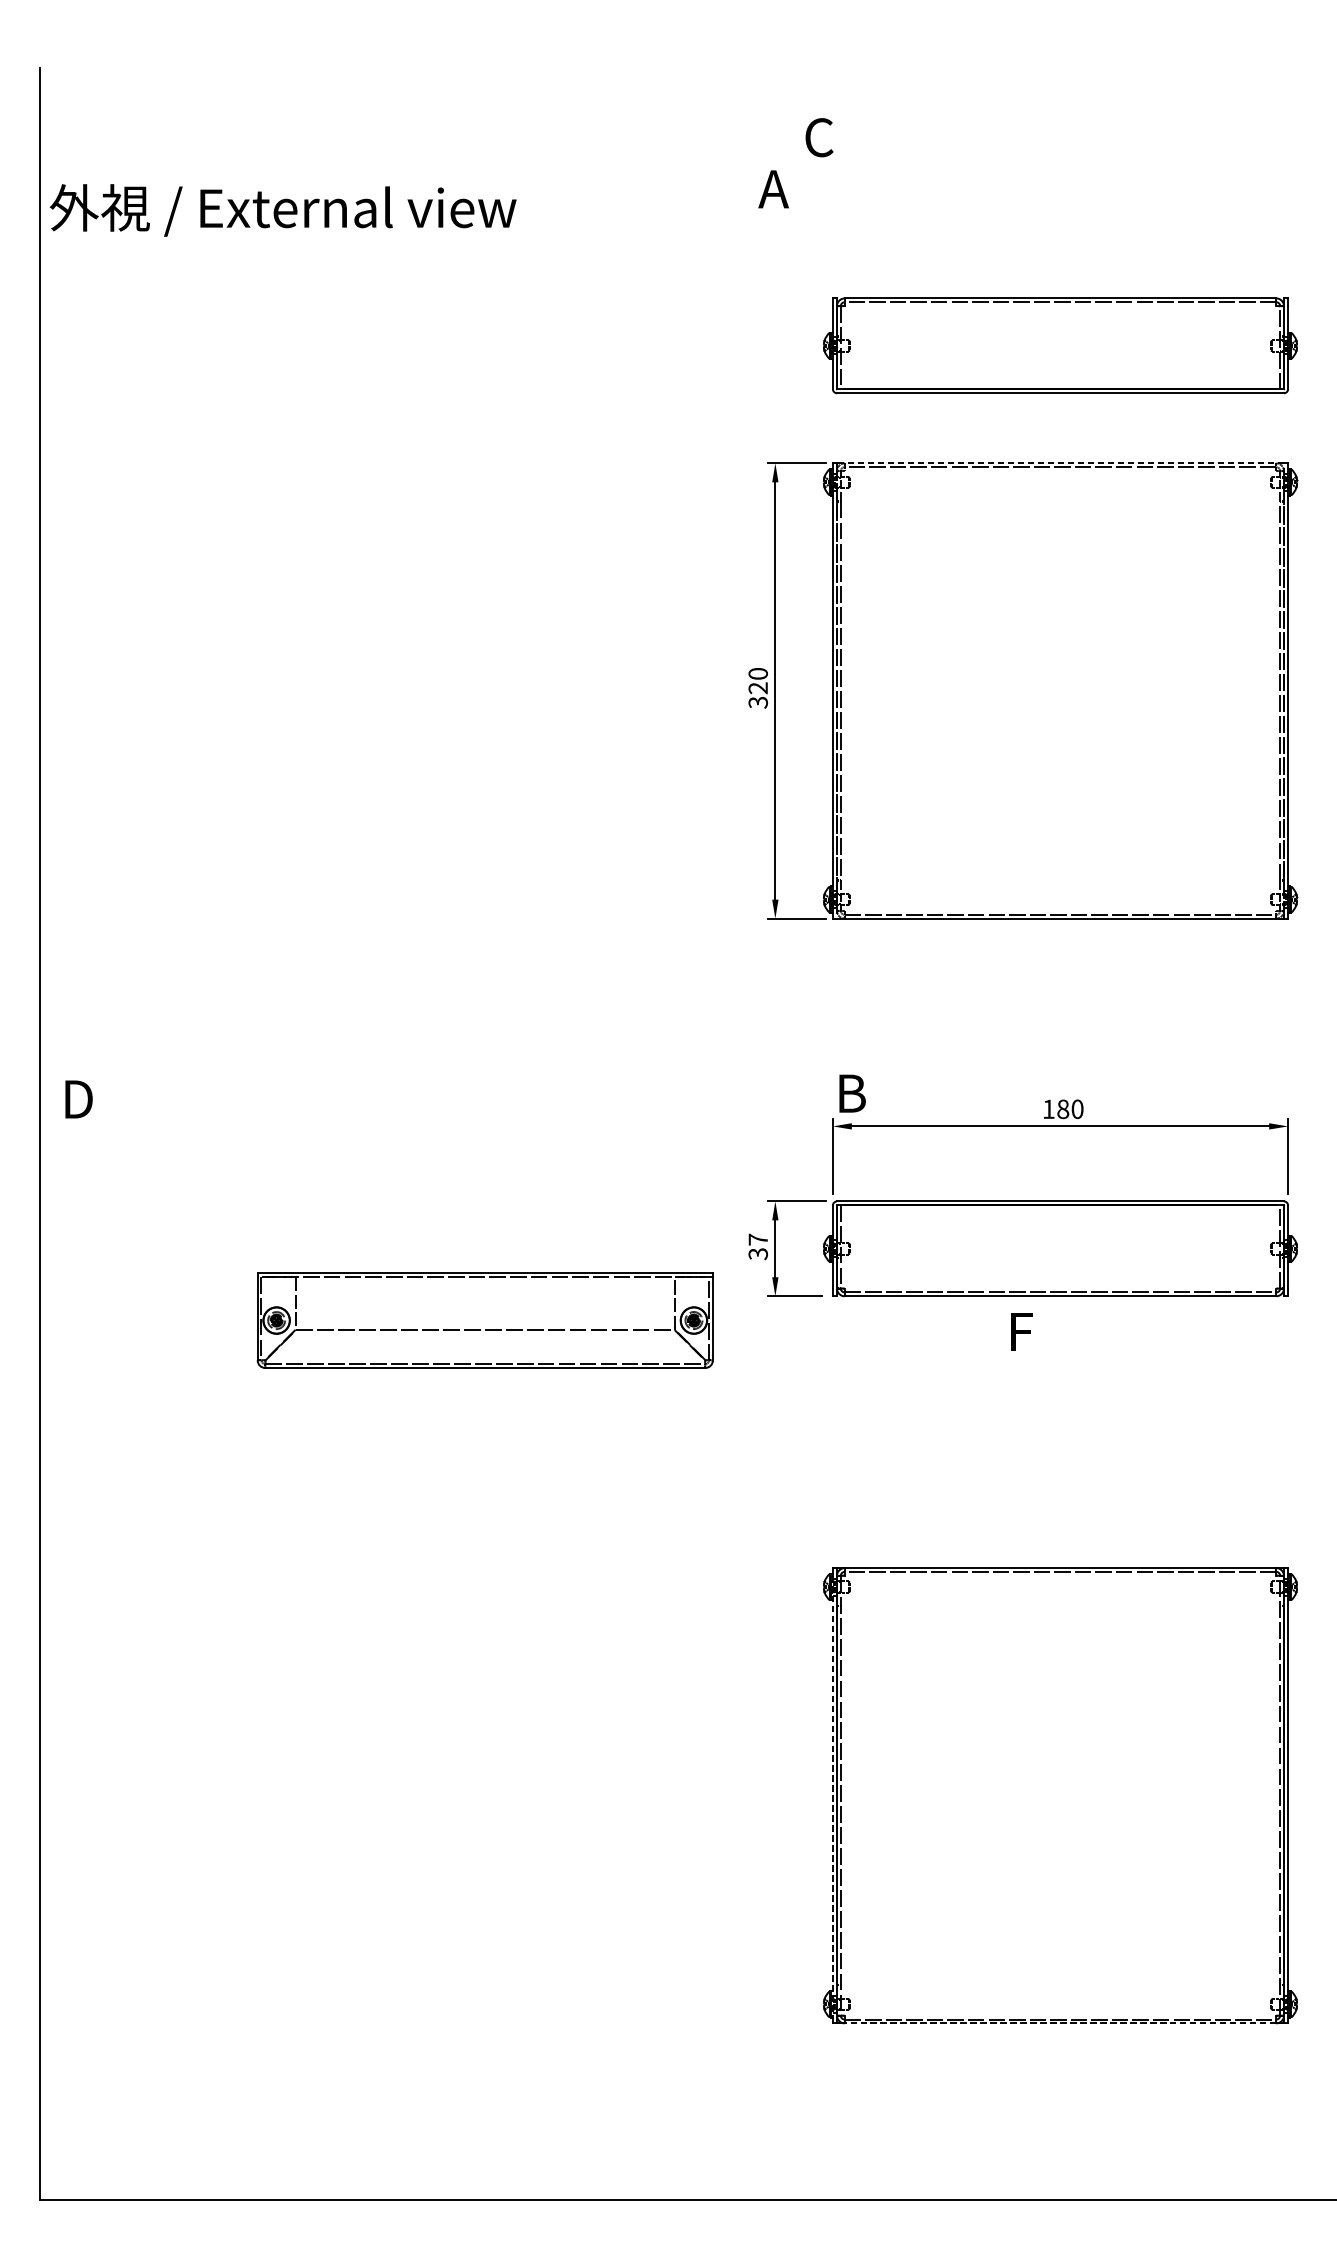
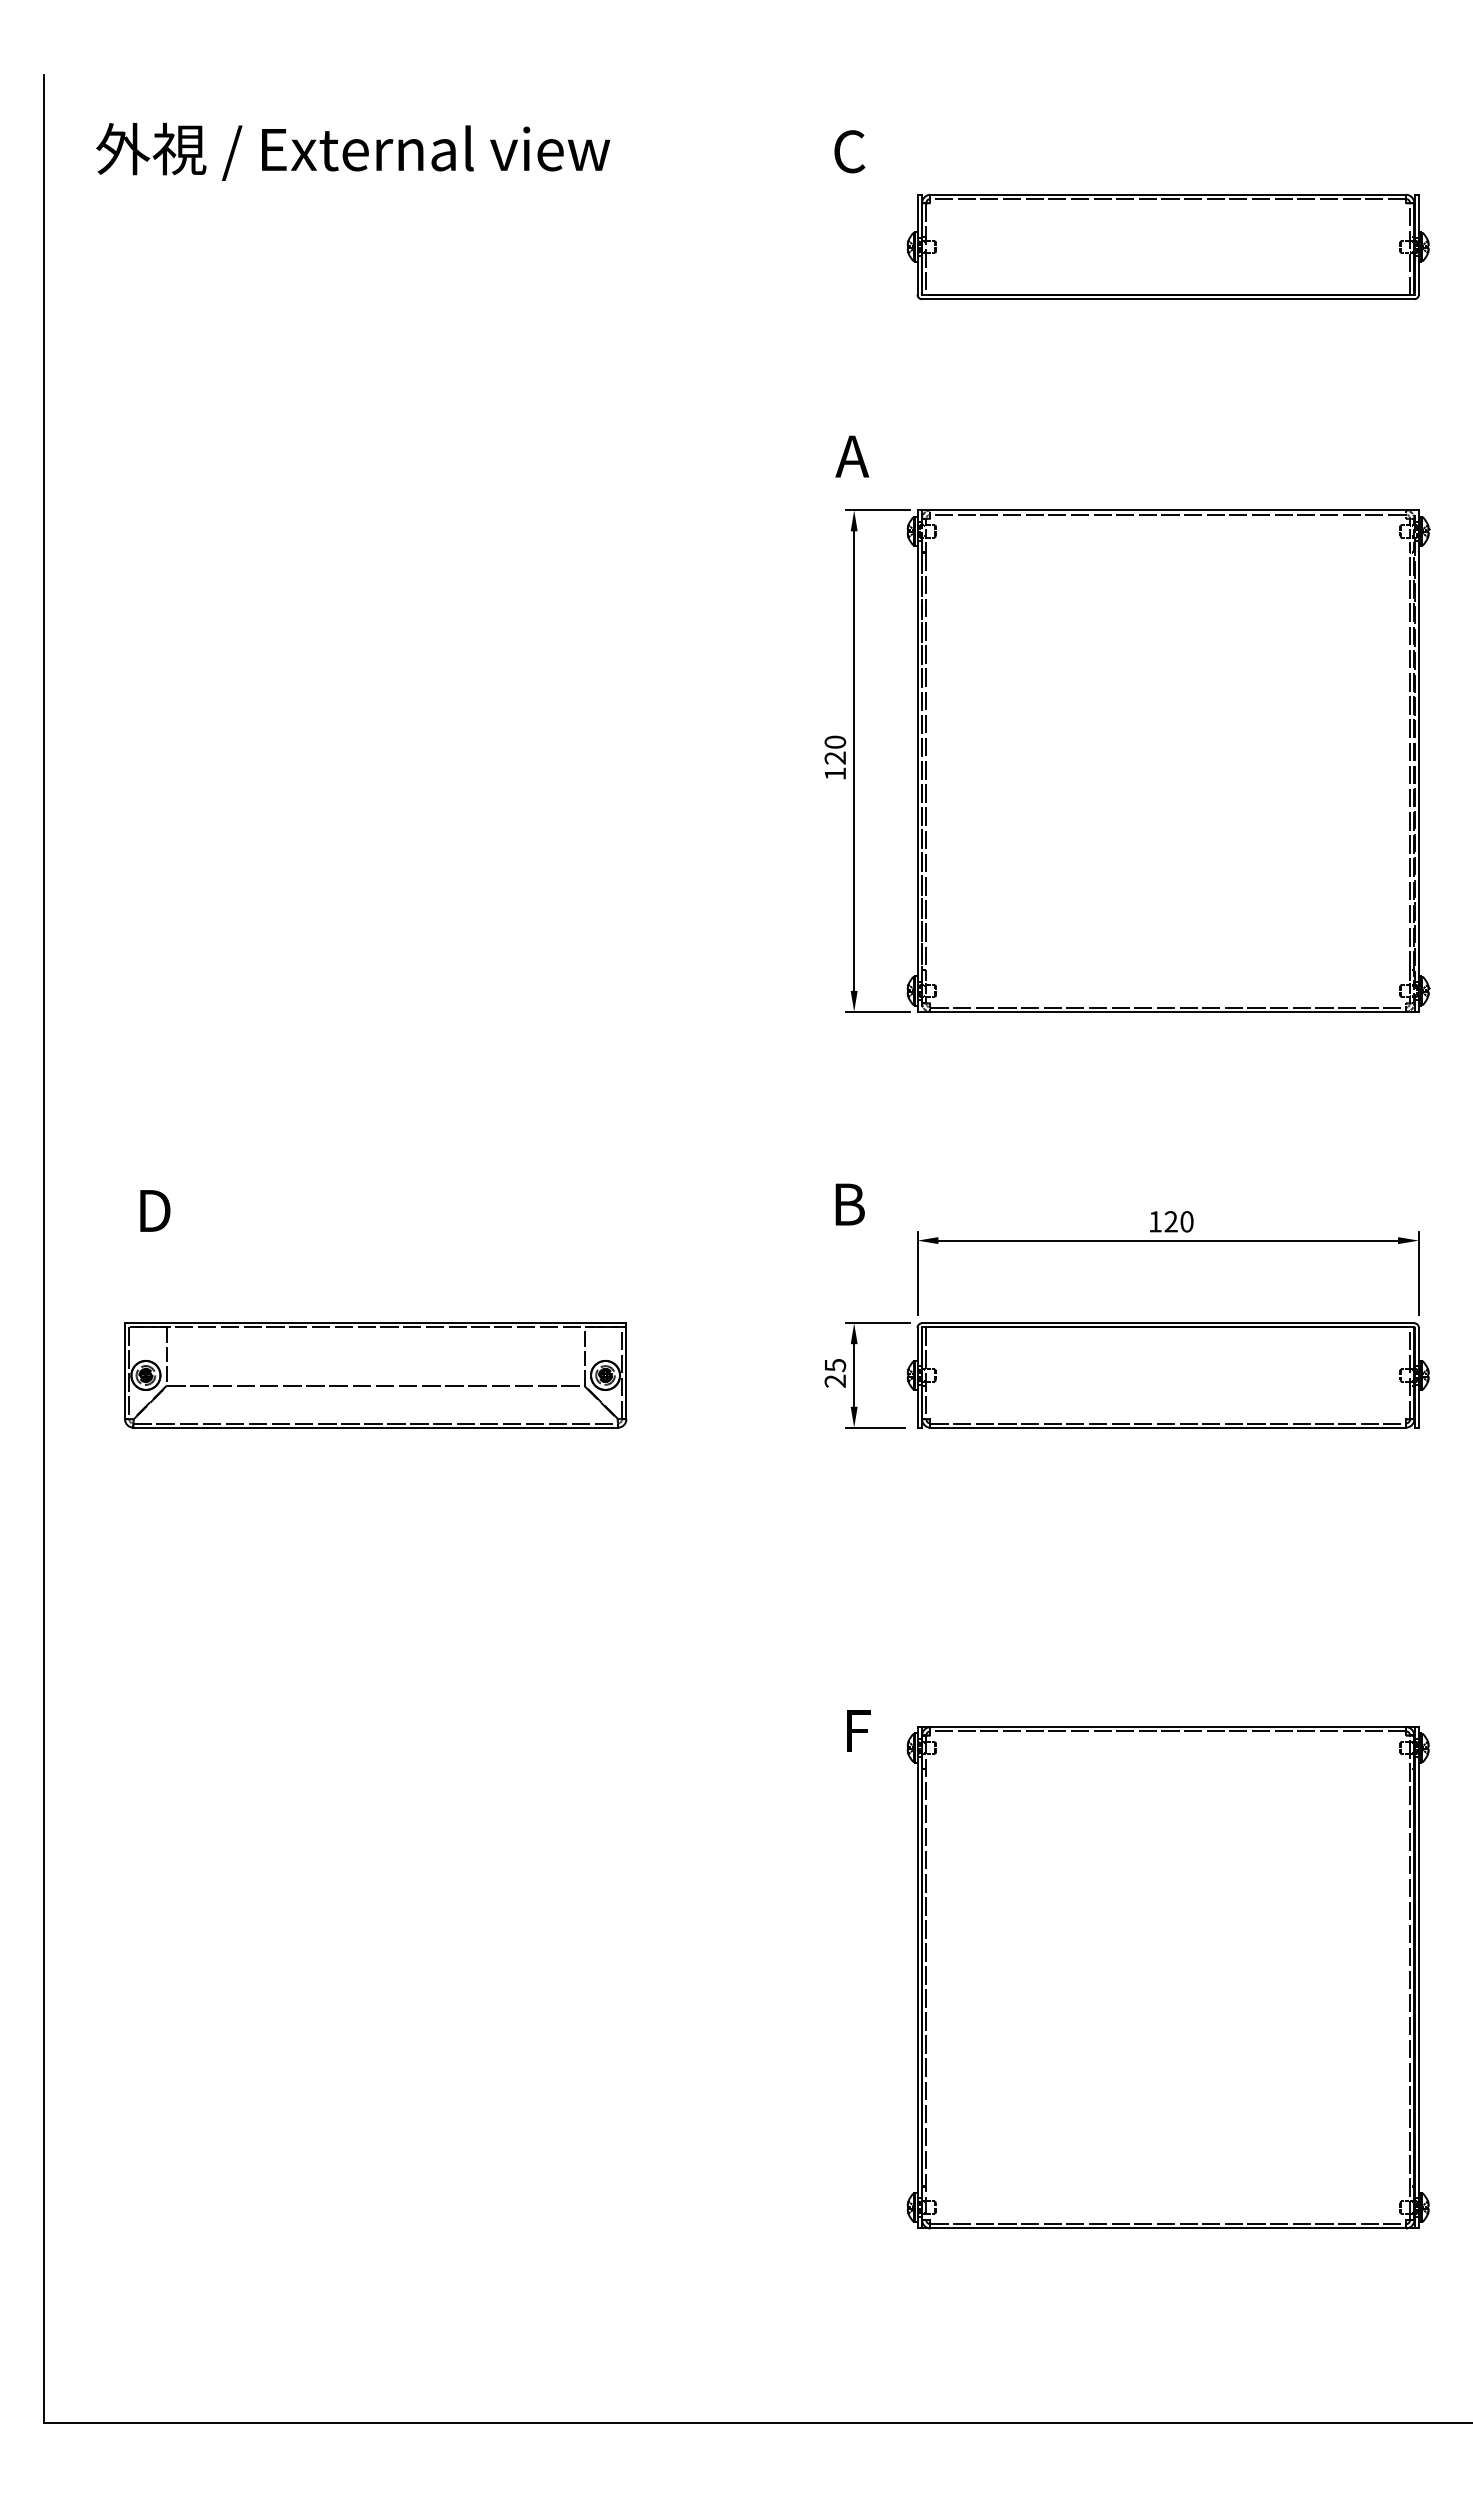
text: (819, 137) -> (849, 151), moved
text: (773, 189) -> (852, 456), moved
text: (283, 210) -> (353, 151), moved
part: (1059, 345) -> (1167, 246), moved
line: (1059, 463) -> (1167, 510), dashed -> solid
text: (758, 702) -> (835, 773), 320 -> 120
text: (851, 1093) -> (849, 1204), moved
text: (79, 1099) -> (155, 1210), moved
text: (1062, 1109) -> (1170, 1221), 180 -> 120
text: (758, 1247) -> (835, 1373), 37 -> 25
part: (485, 1320) -> (375, 1375), moved
text: (1021, 1331) -> (858, 1730), moved
line: (832, 1796) -> (917, 1978), dashed -> solid
line: (1060, 2023) -> (1168, 2228), dashed -> solid

